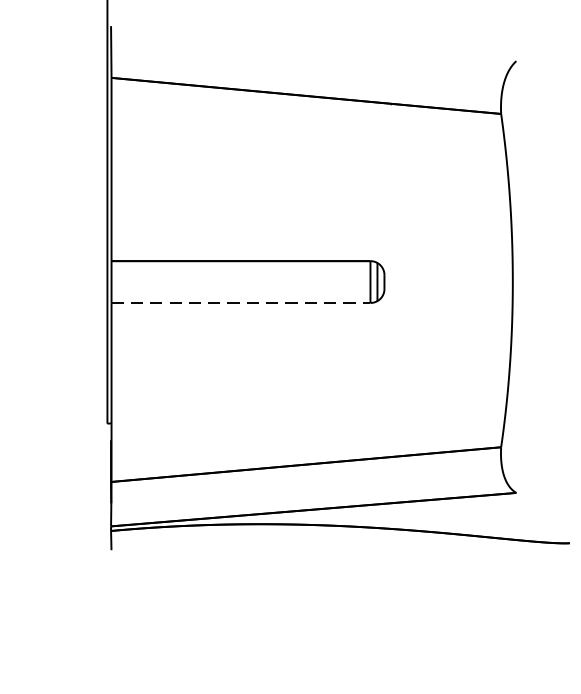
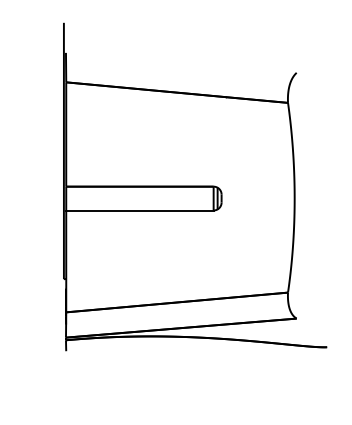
line: (240, 303) -> (139, 210), dashed -> solid

